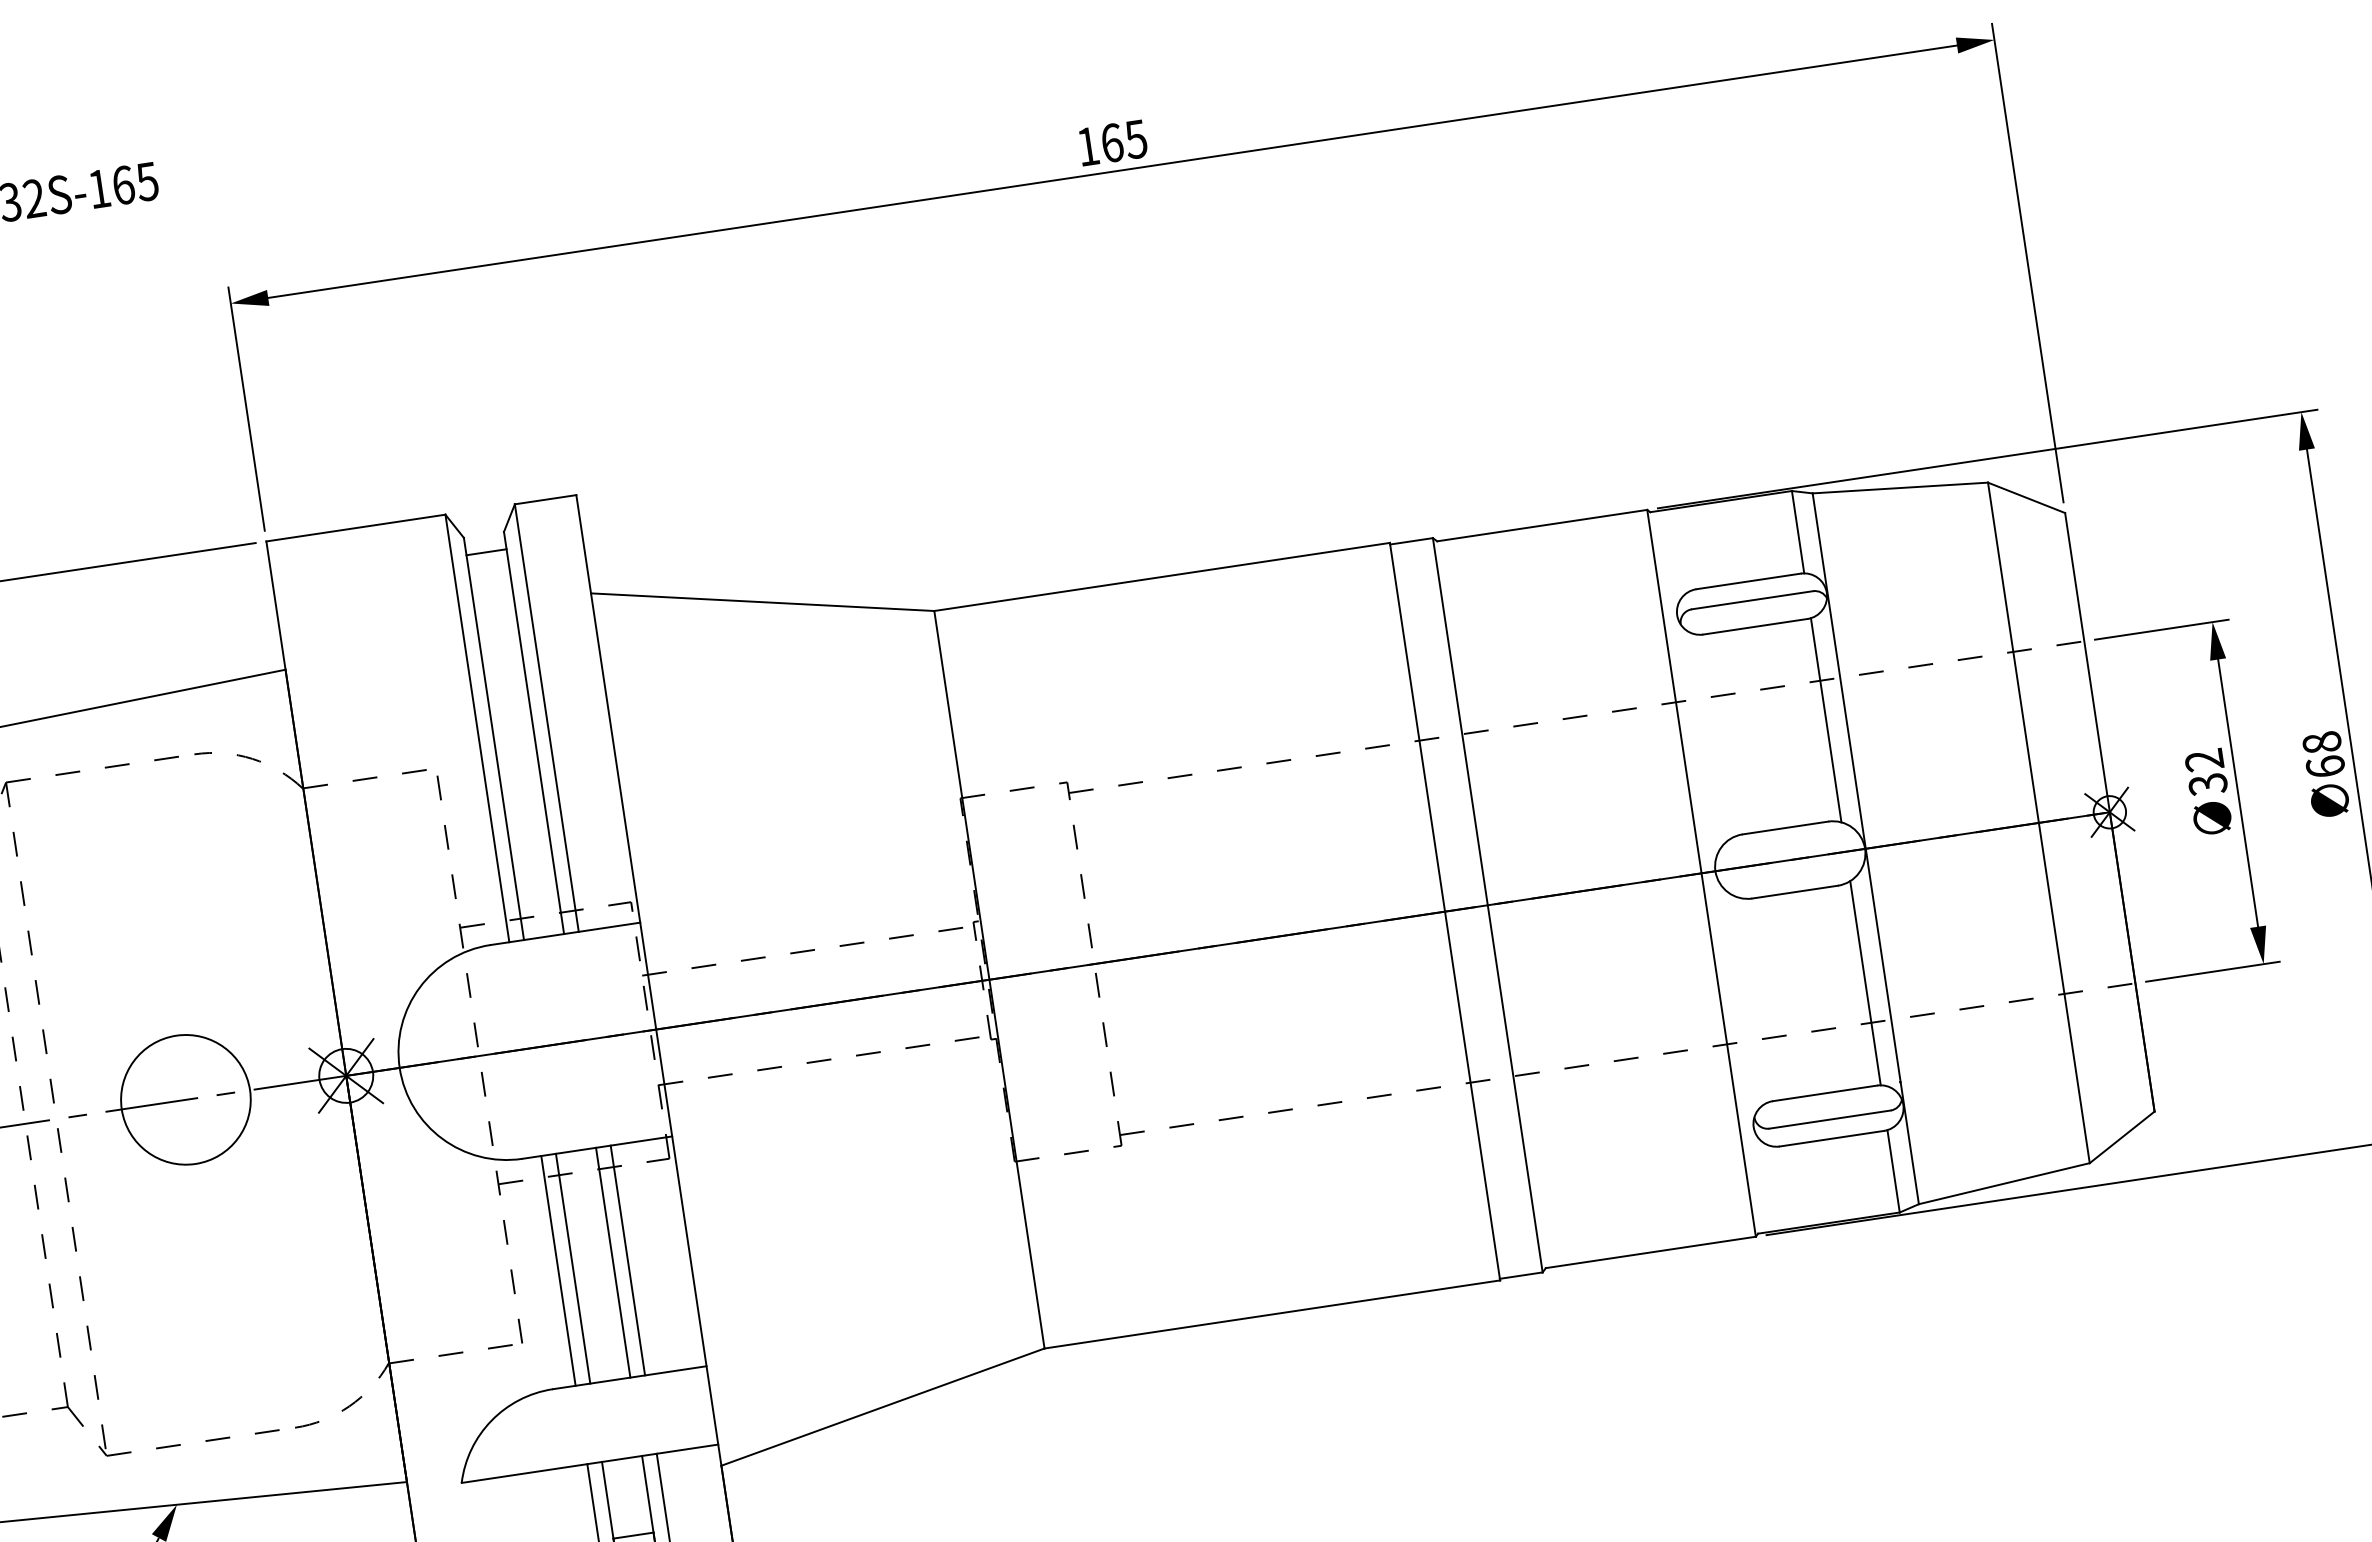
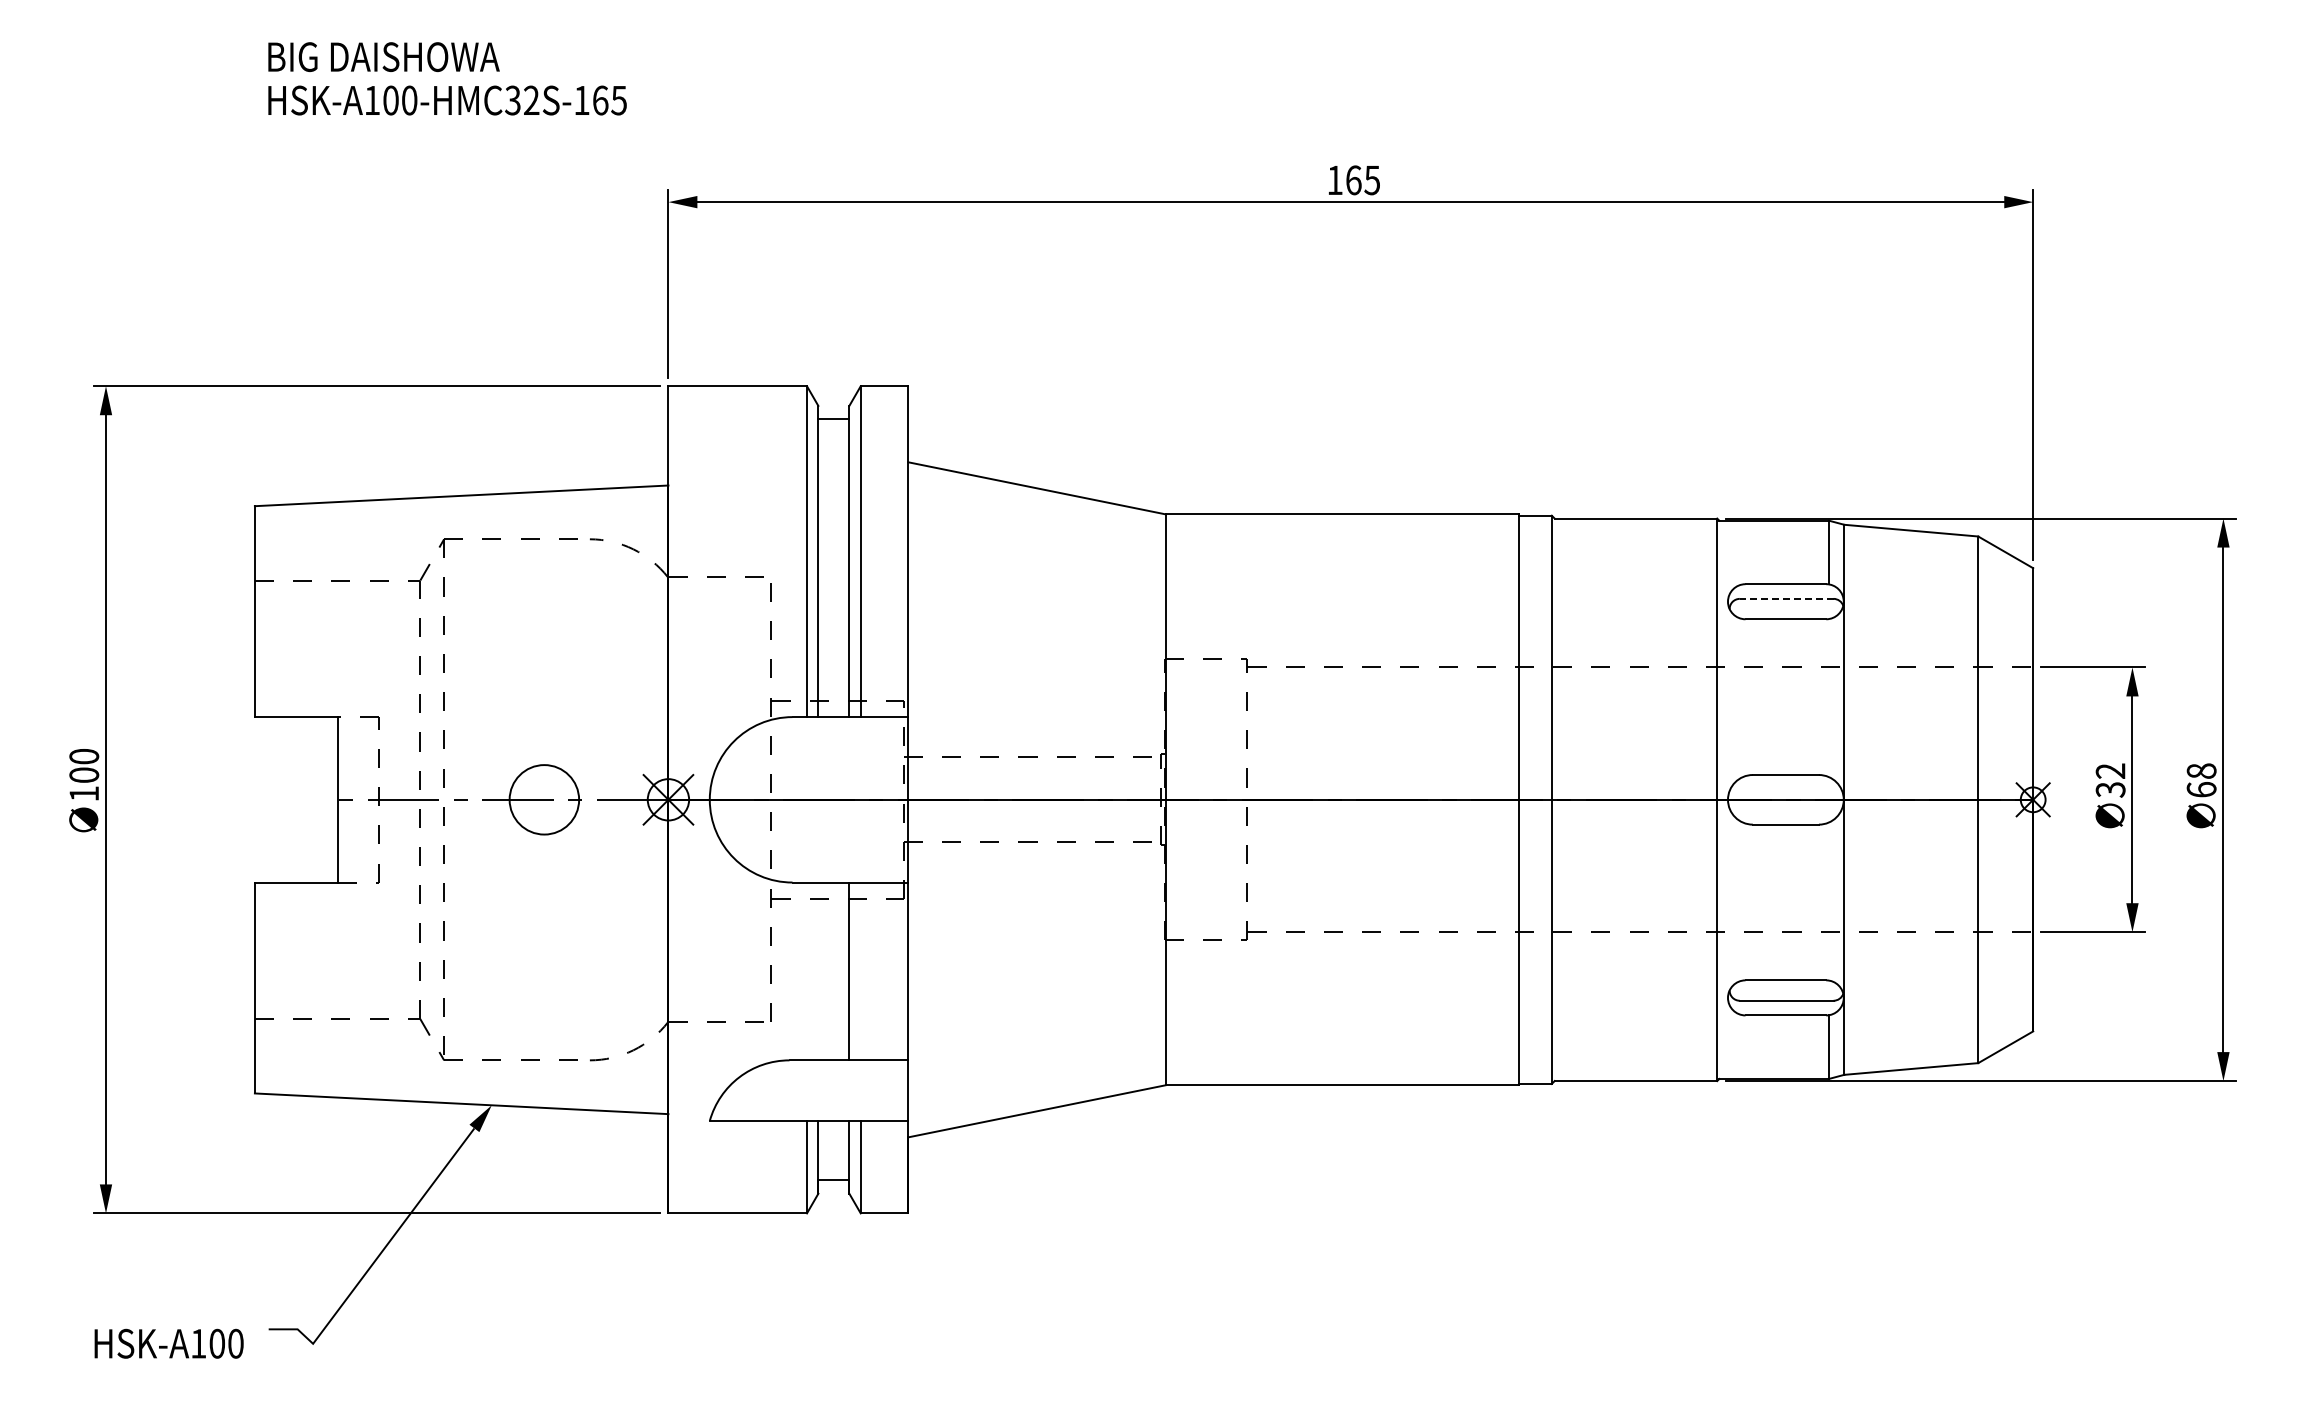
line: (1752, 599) -> (1786, 598), solid -> dashed
line: (1825, 720) -> (1828, 698), removed
line: (1864, 983) -> (1828, 901), removed
circle: (186, 1099) -> (544, 799), size x0.7
line: (627, 1260) -> (860, 971), removed
line: (573, 1268) -> (818, 971), removed
line: (559, 1270) -> (807, 971), removed

